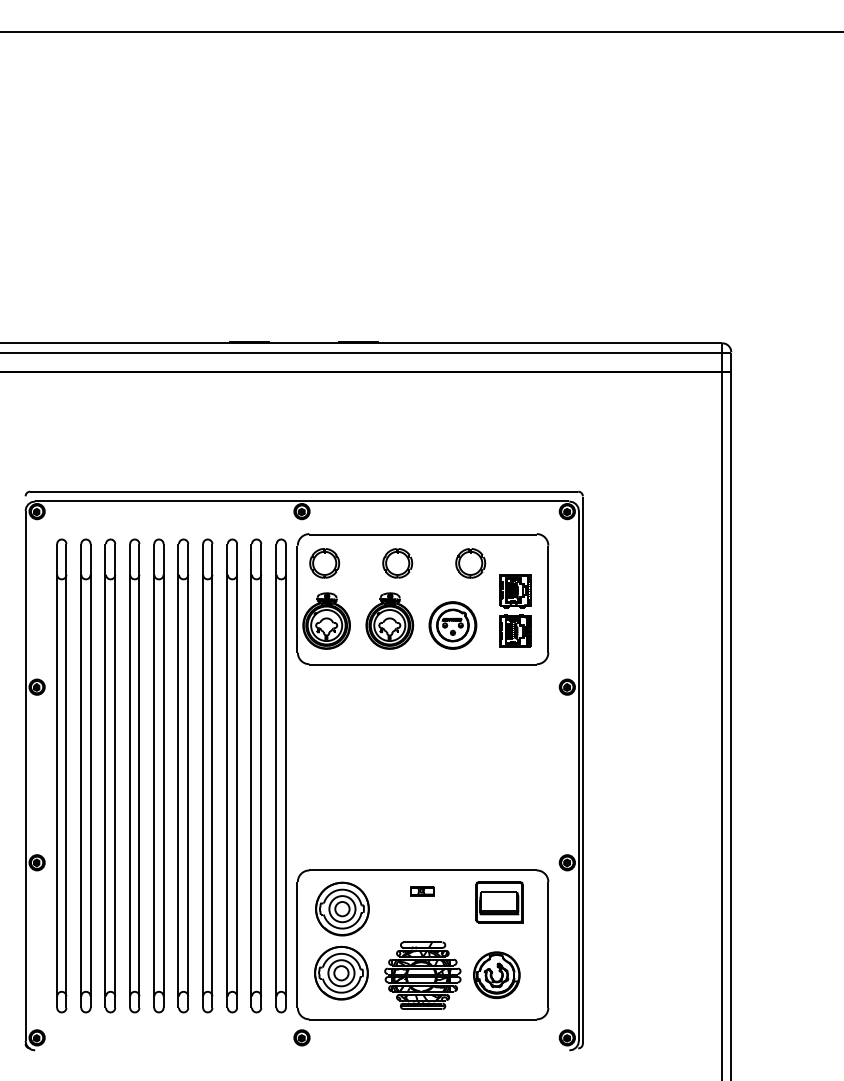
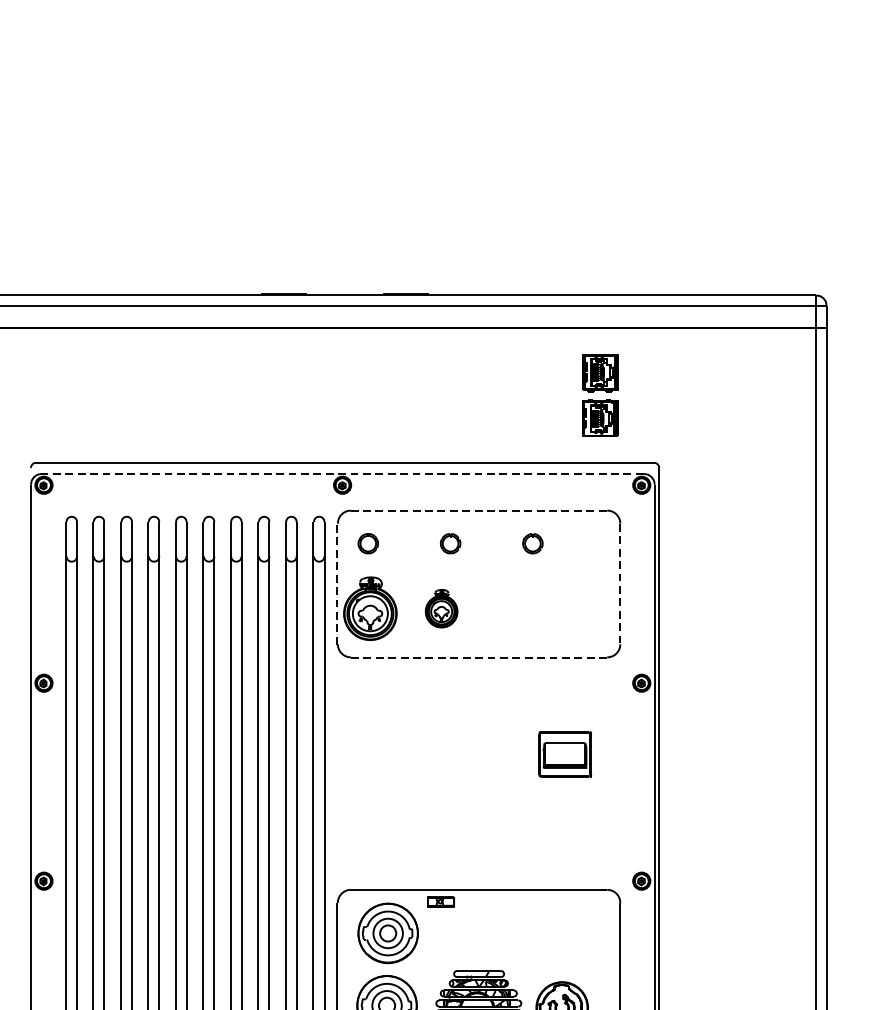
line: (301, 501) -> (342, 473), solid -> dashed
line: (422, 534) -> (478, 511), solid -> dashed
part: (324, 563) -> (367, 543), size x0.6
part: (397, 563) -> (450, 543), size x0.6
part: (470, 563) -> (532, 543), size x0.6
line: (297, 599) -> (337, 584), solid -> dashed
line: (547, 599) -> (619, 584), solid -> dashed
part: (515, 610) -> (601, 394), moved
part: (389, 620) -> (441, 608), size x0.6
part: (452, 625) -> (512, 613), removed
line: (422, 664) -> (478, 657), solid -> dashed
part: (422, 891) -> (441, 902), moved
part: (499, 902) -> (565, 754), moved

